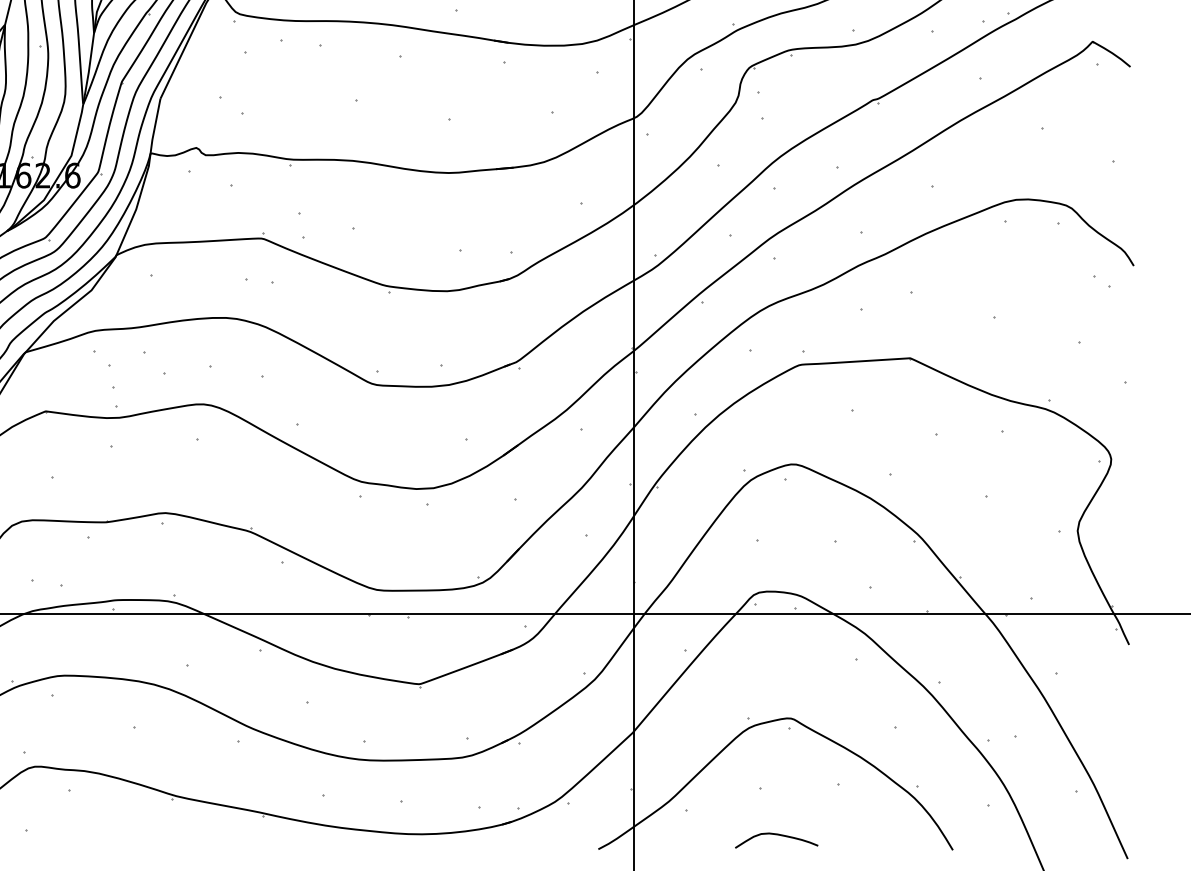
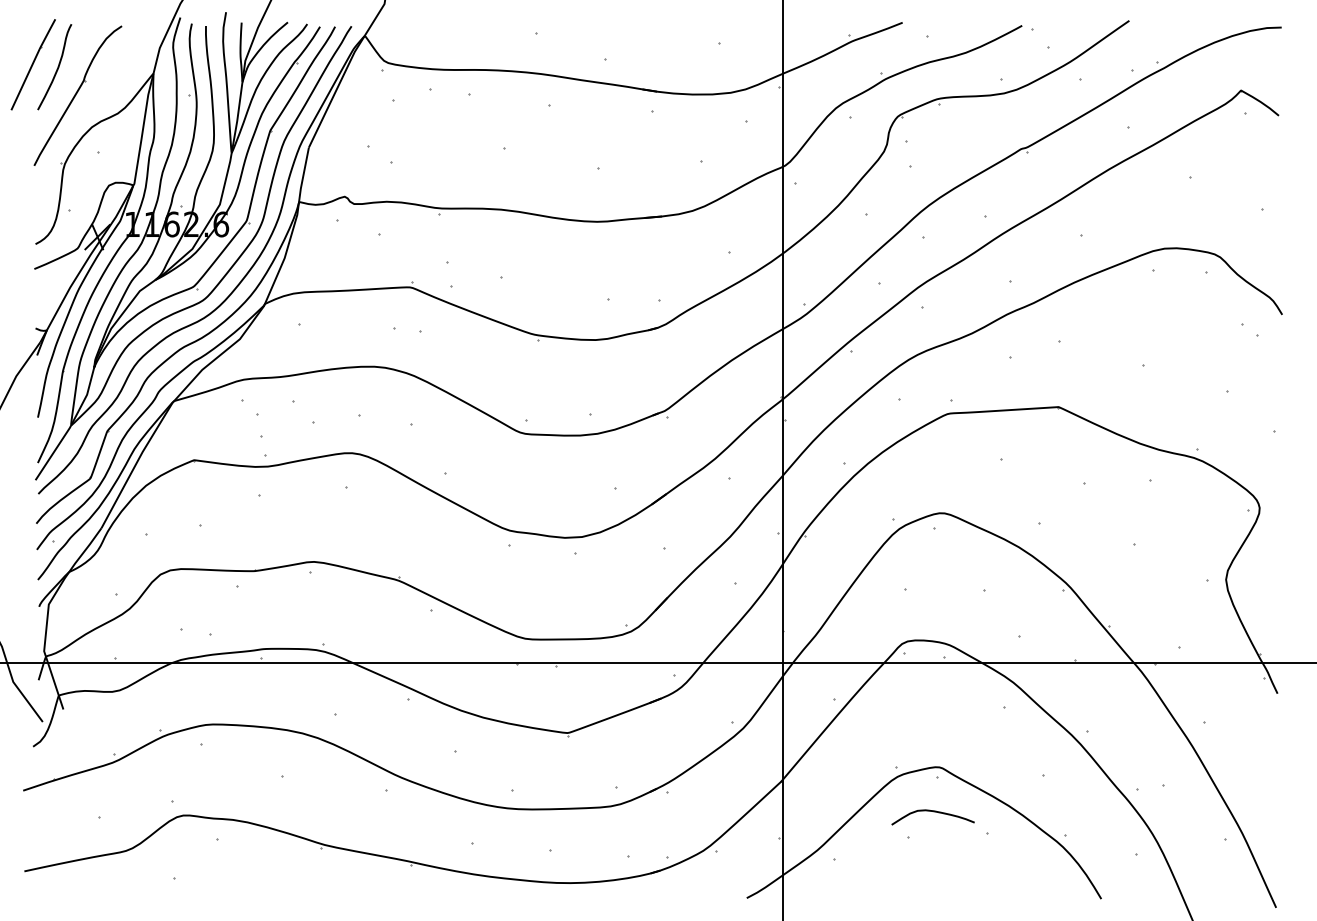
curve: (777, 835) -> (933, 812), moved

